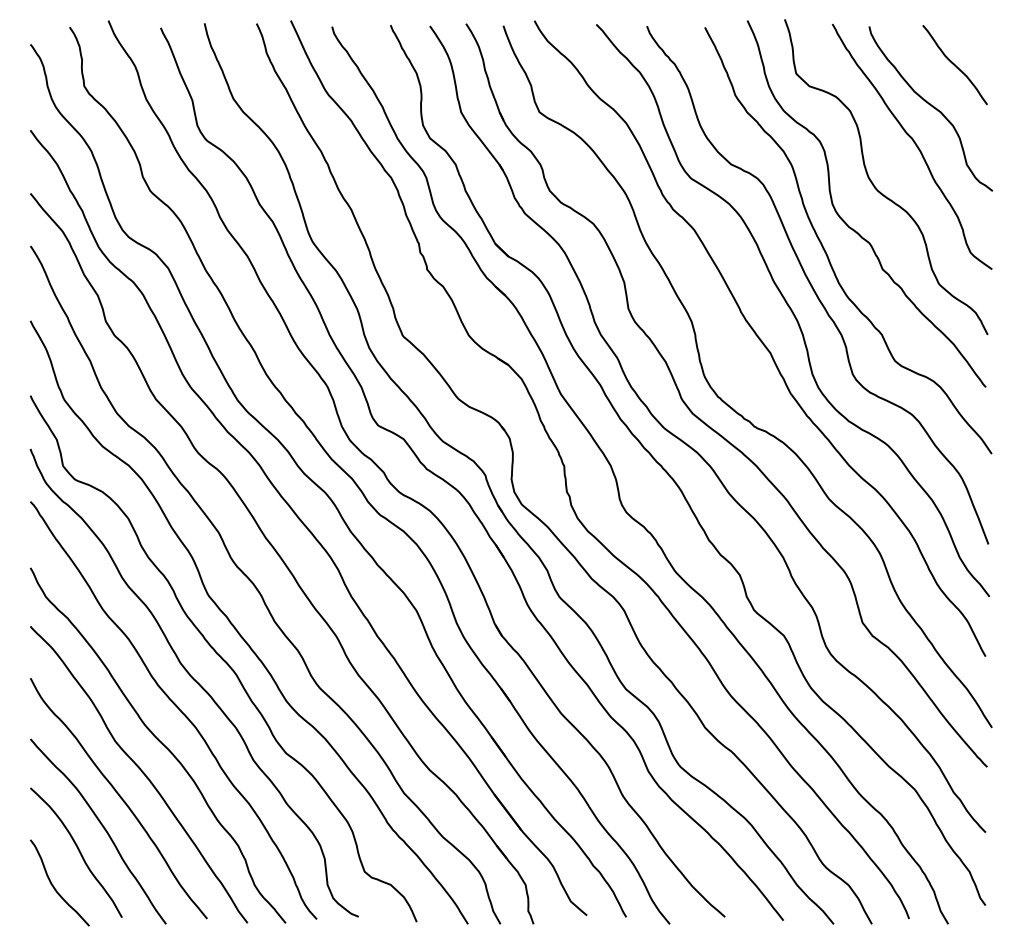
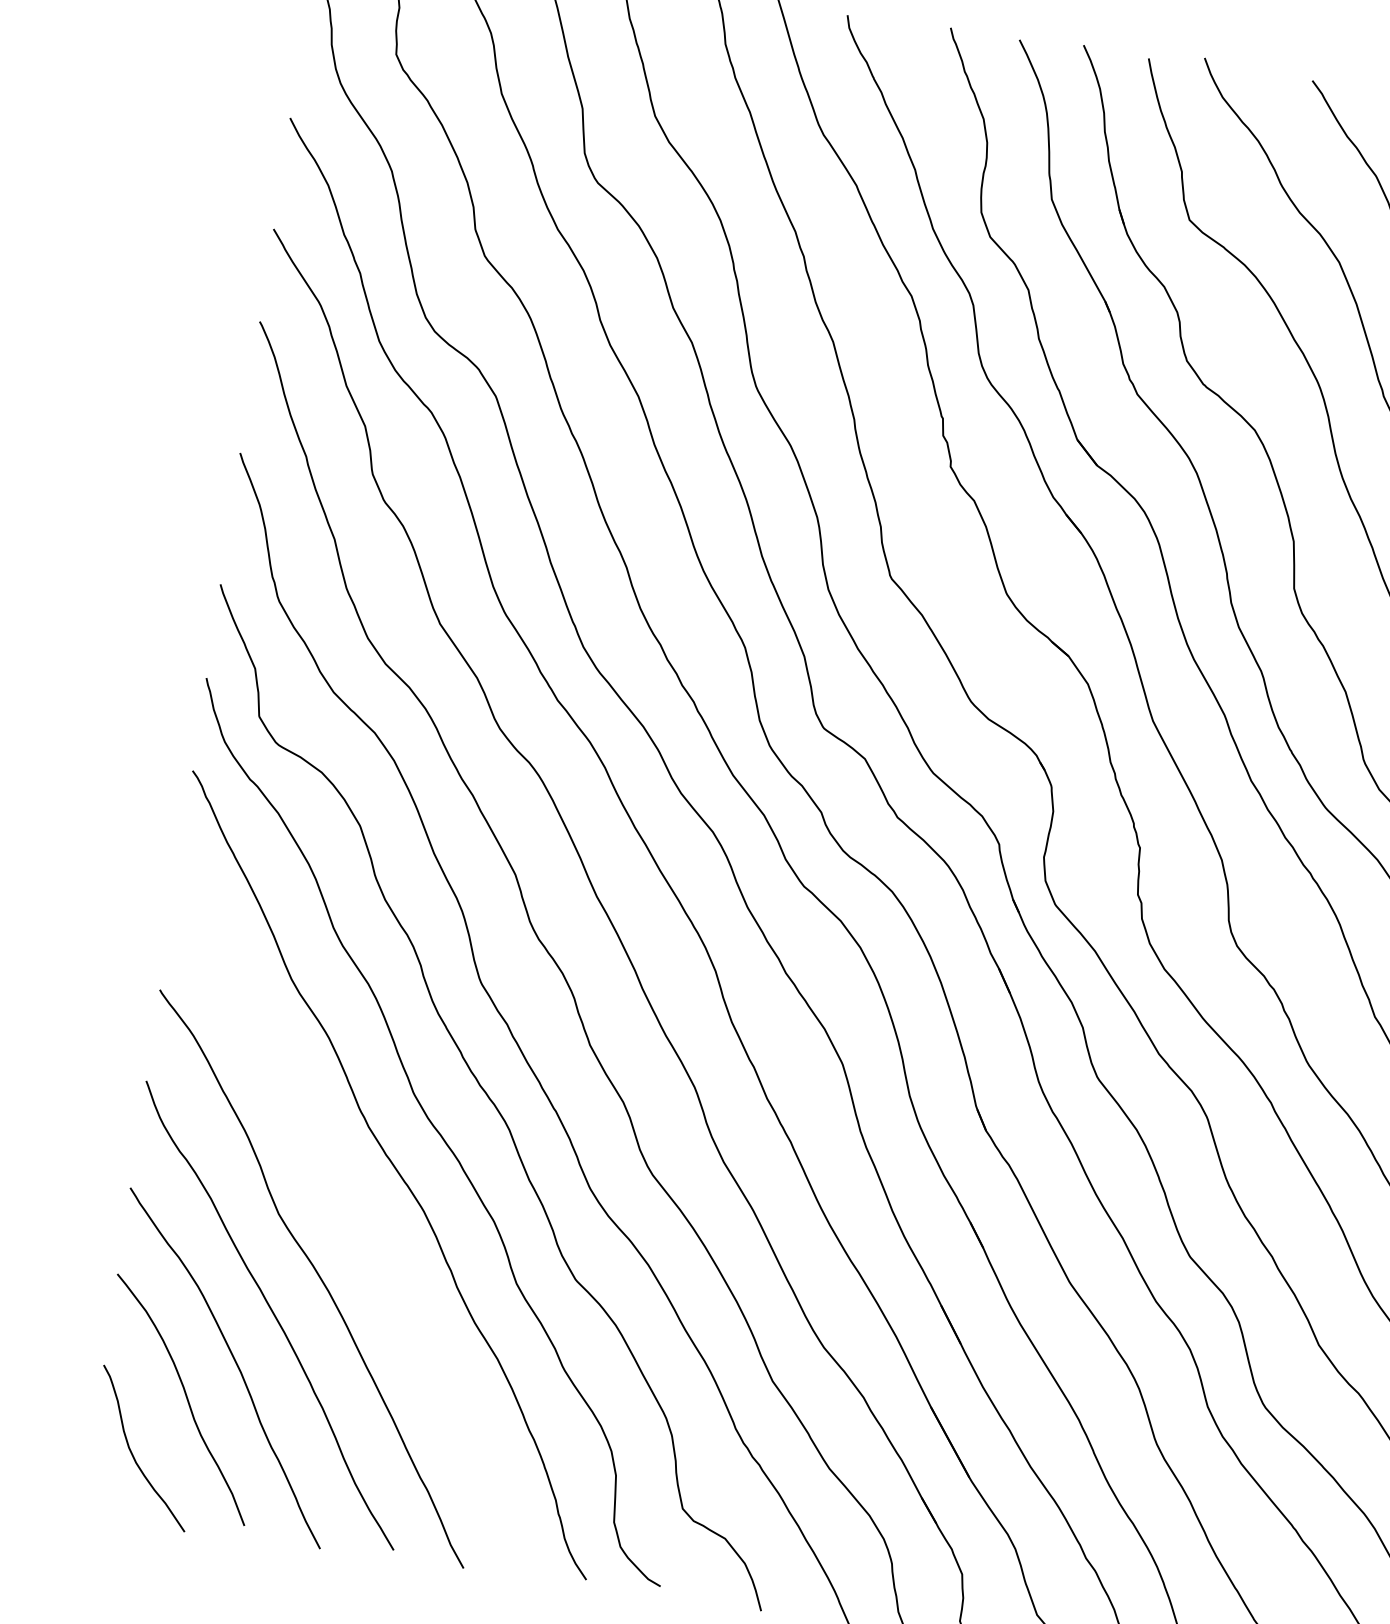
curve: (159, 742) -> (356, 1227), removed

